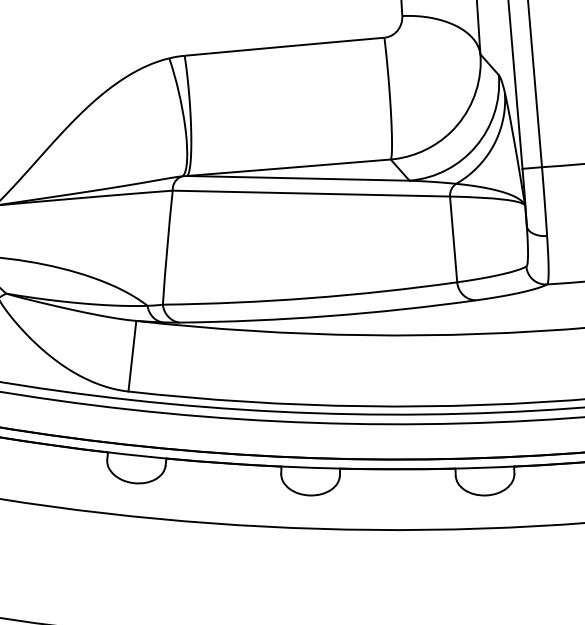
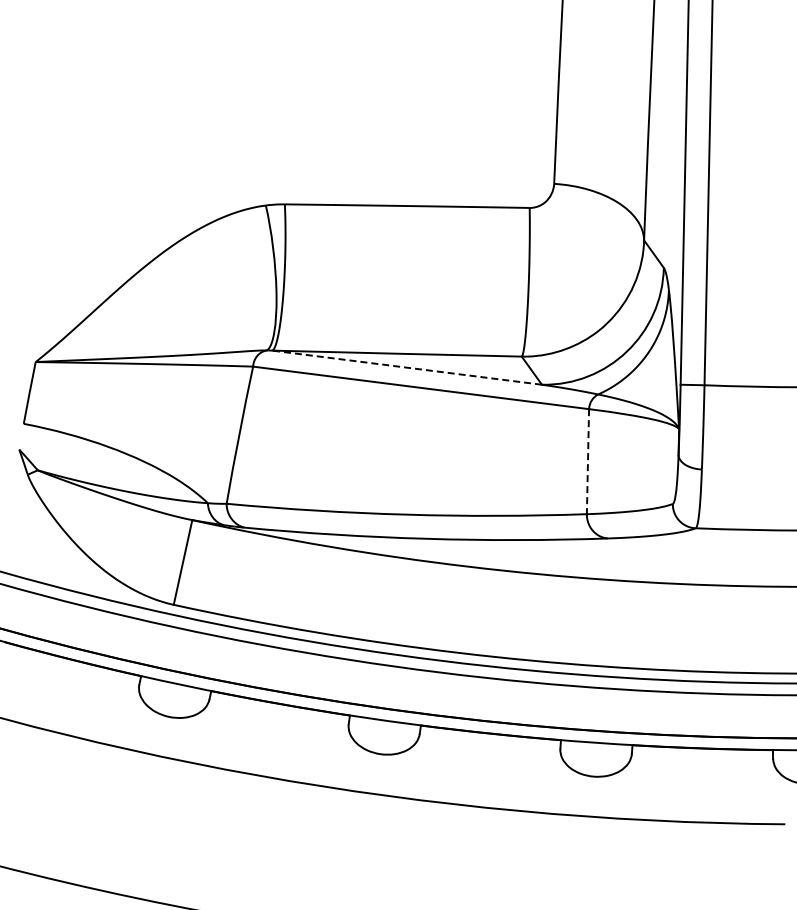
line: (298, 178) -> (407, 367), solid -> dashed
line: (453, 239) -> (587, 461), solid -> dashed

